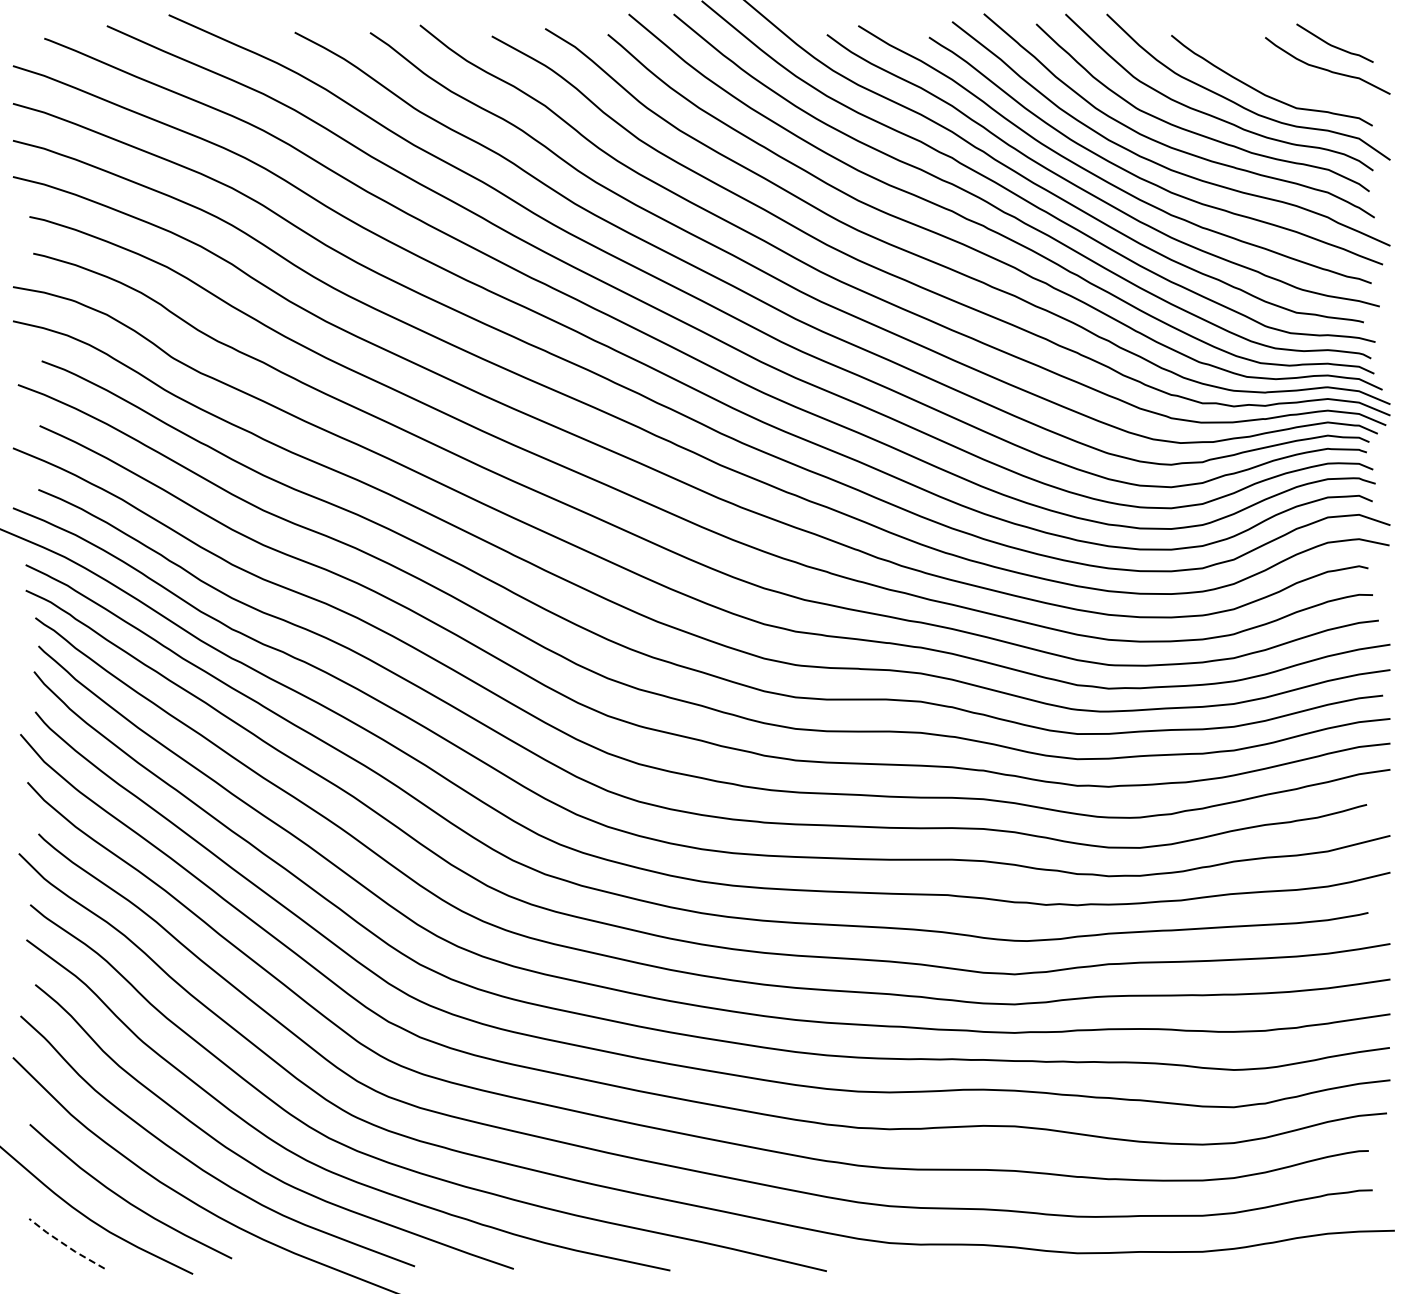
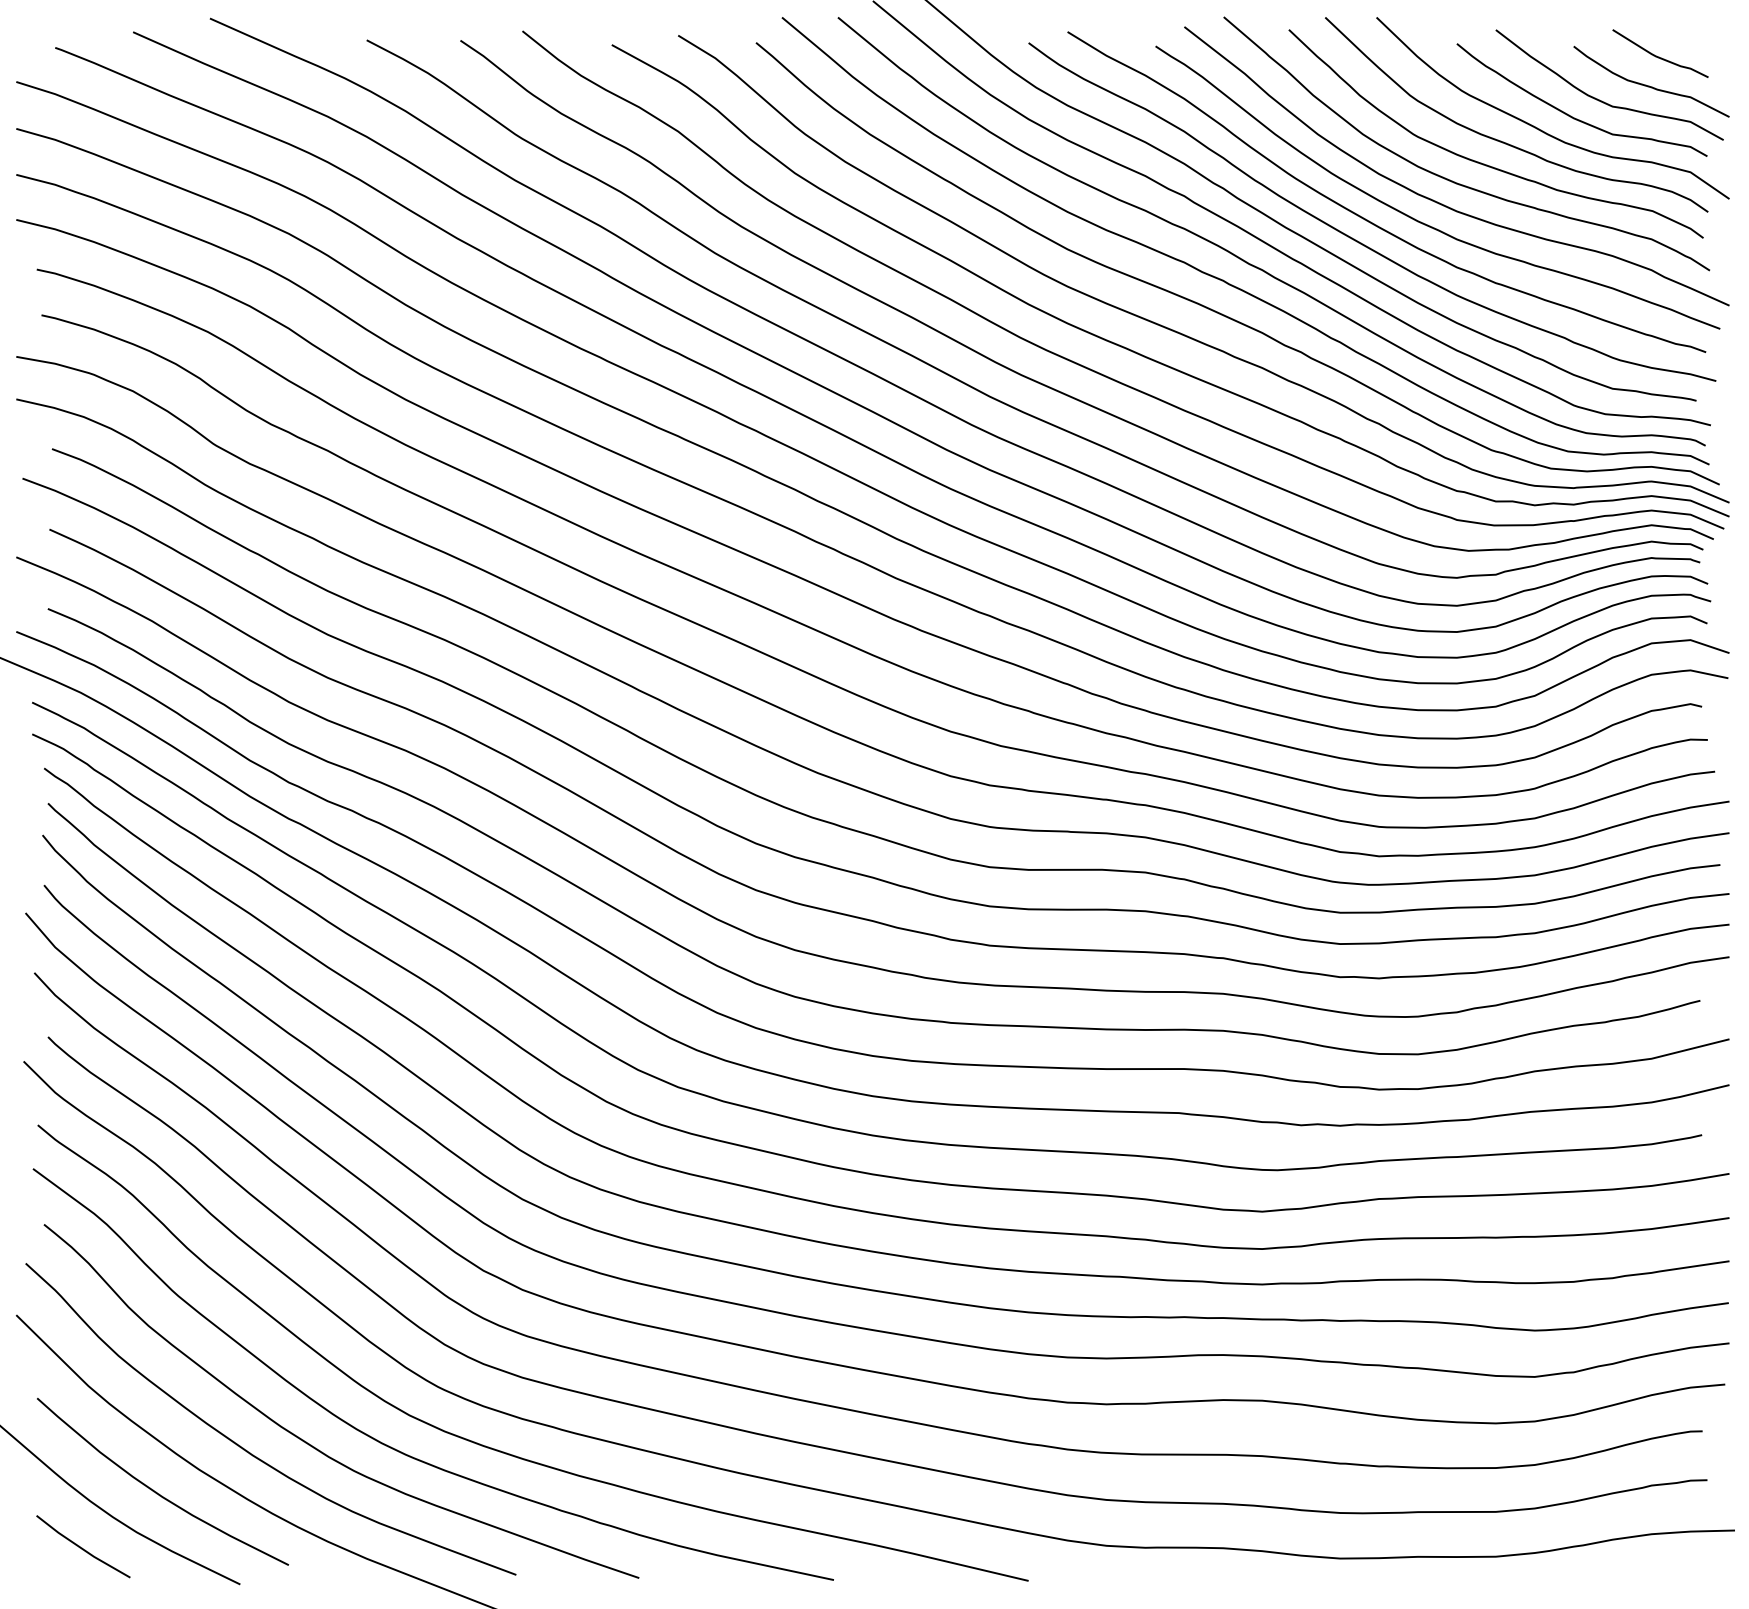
curve: (1287, 80) -> (1601, 99), added
line: (65, 1245) -> (81, 1548), dashed -> solid

